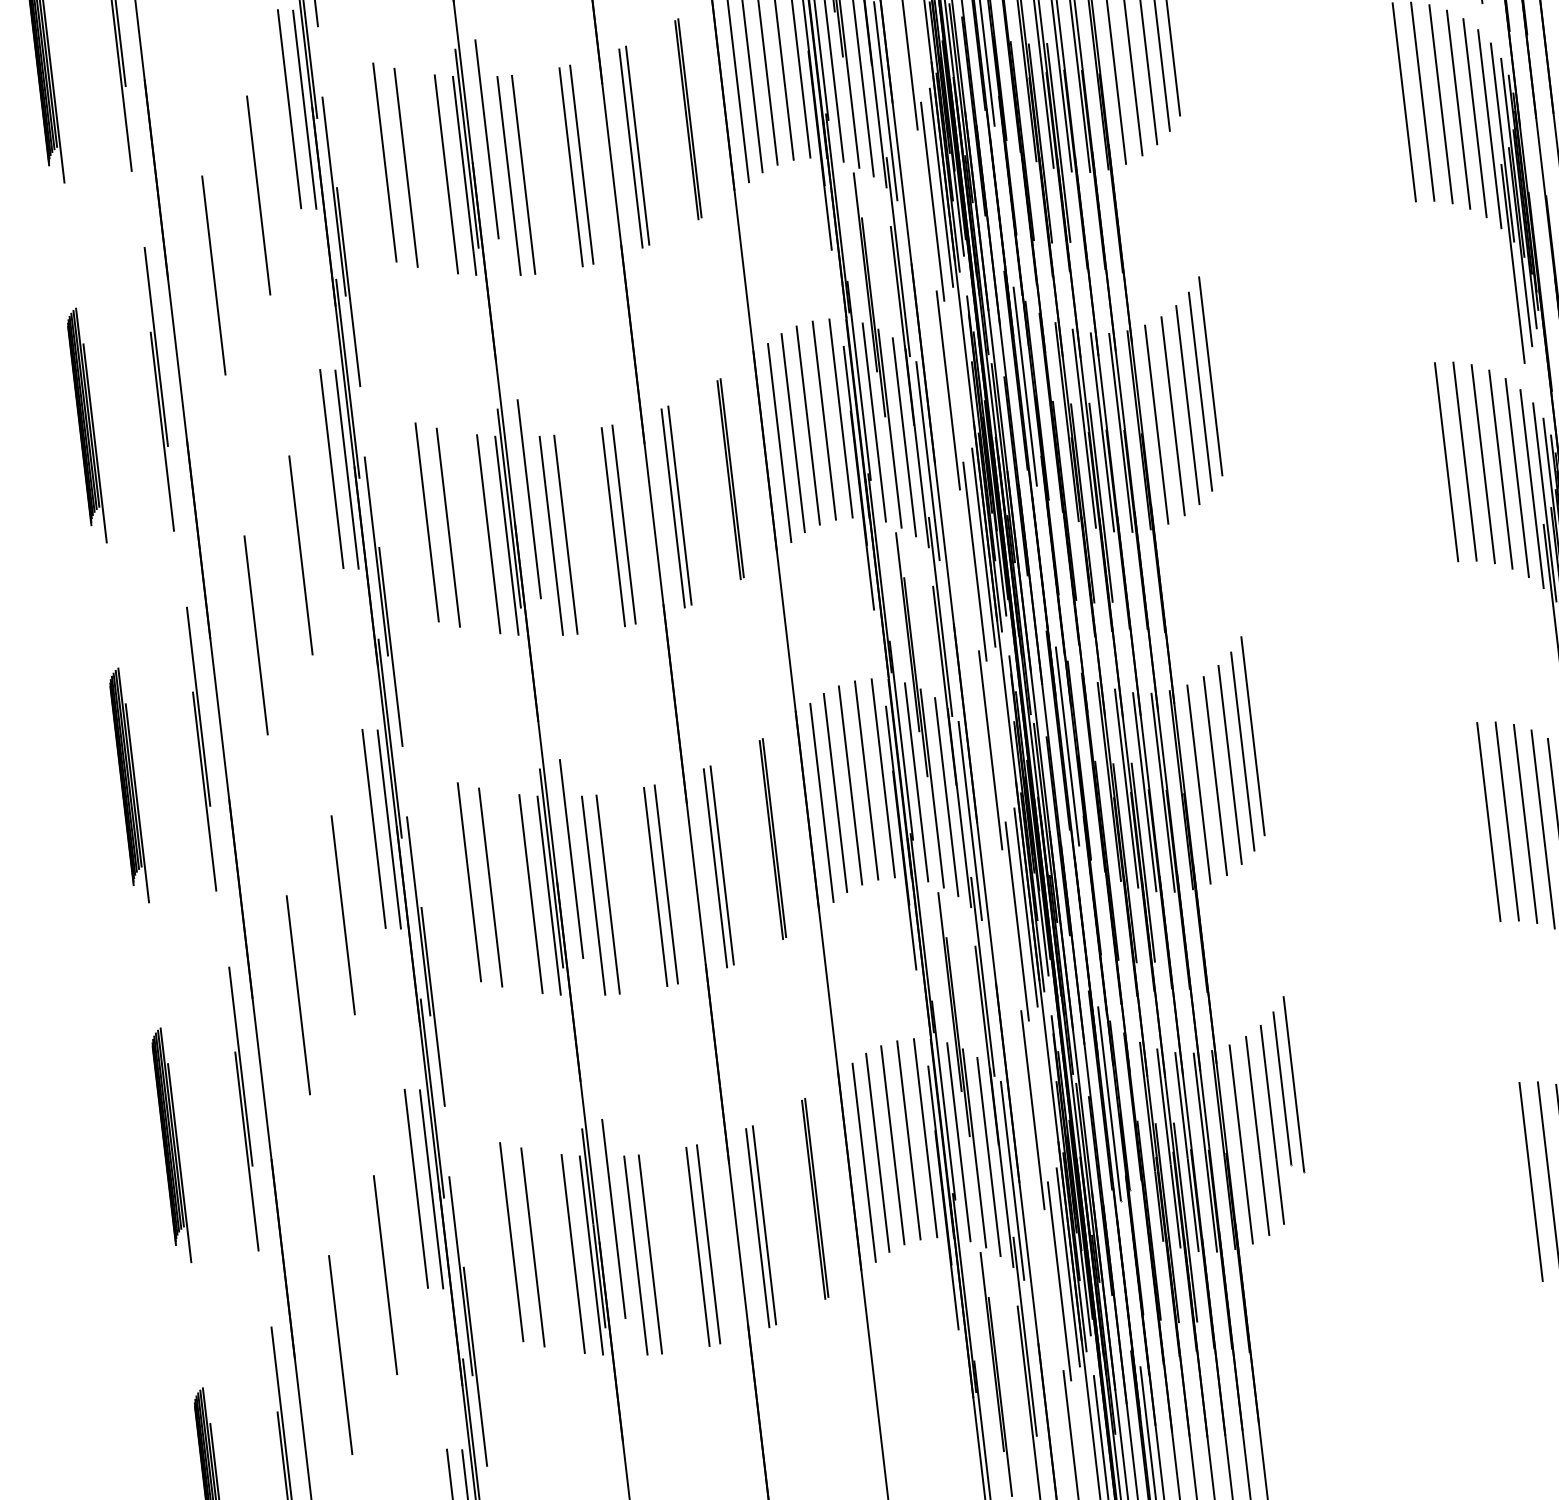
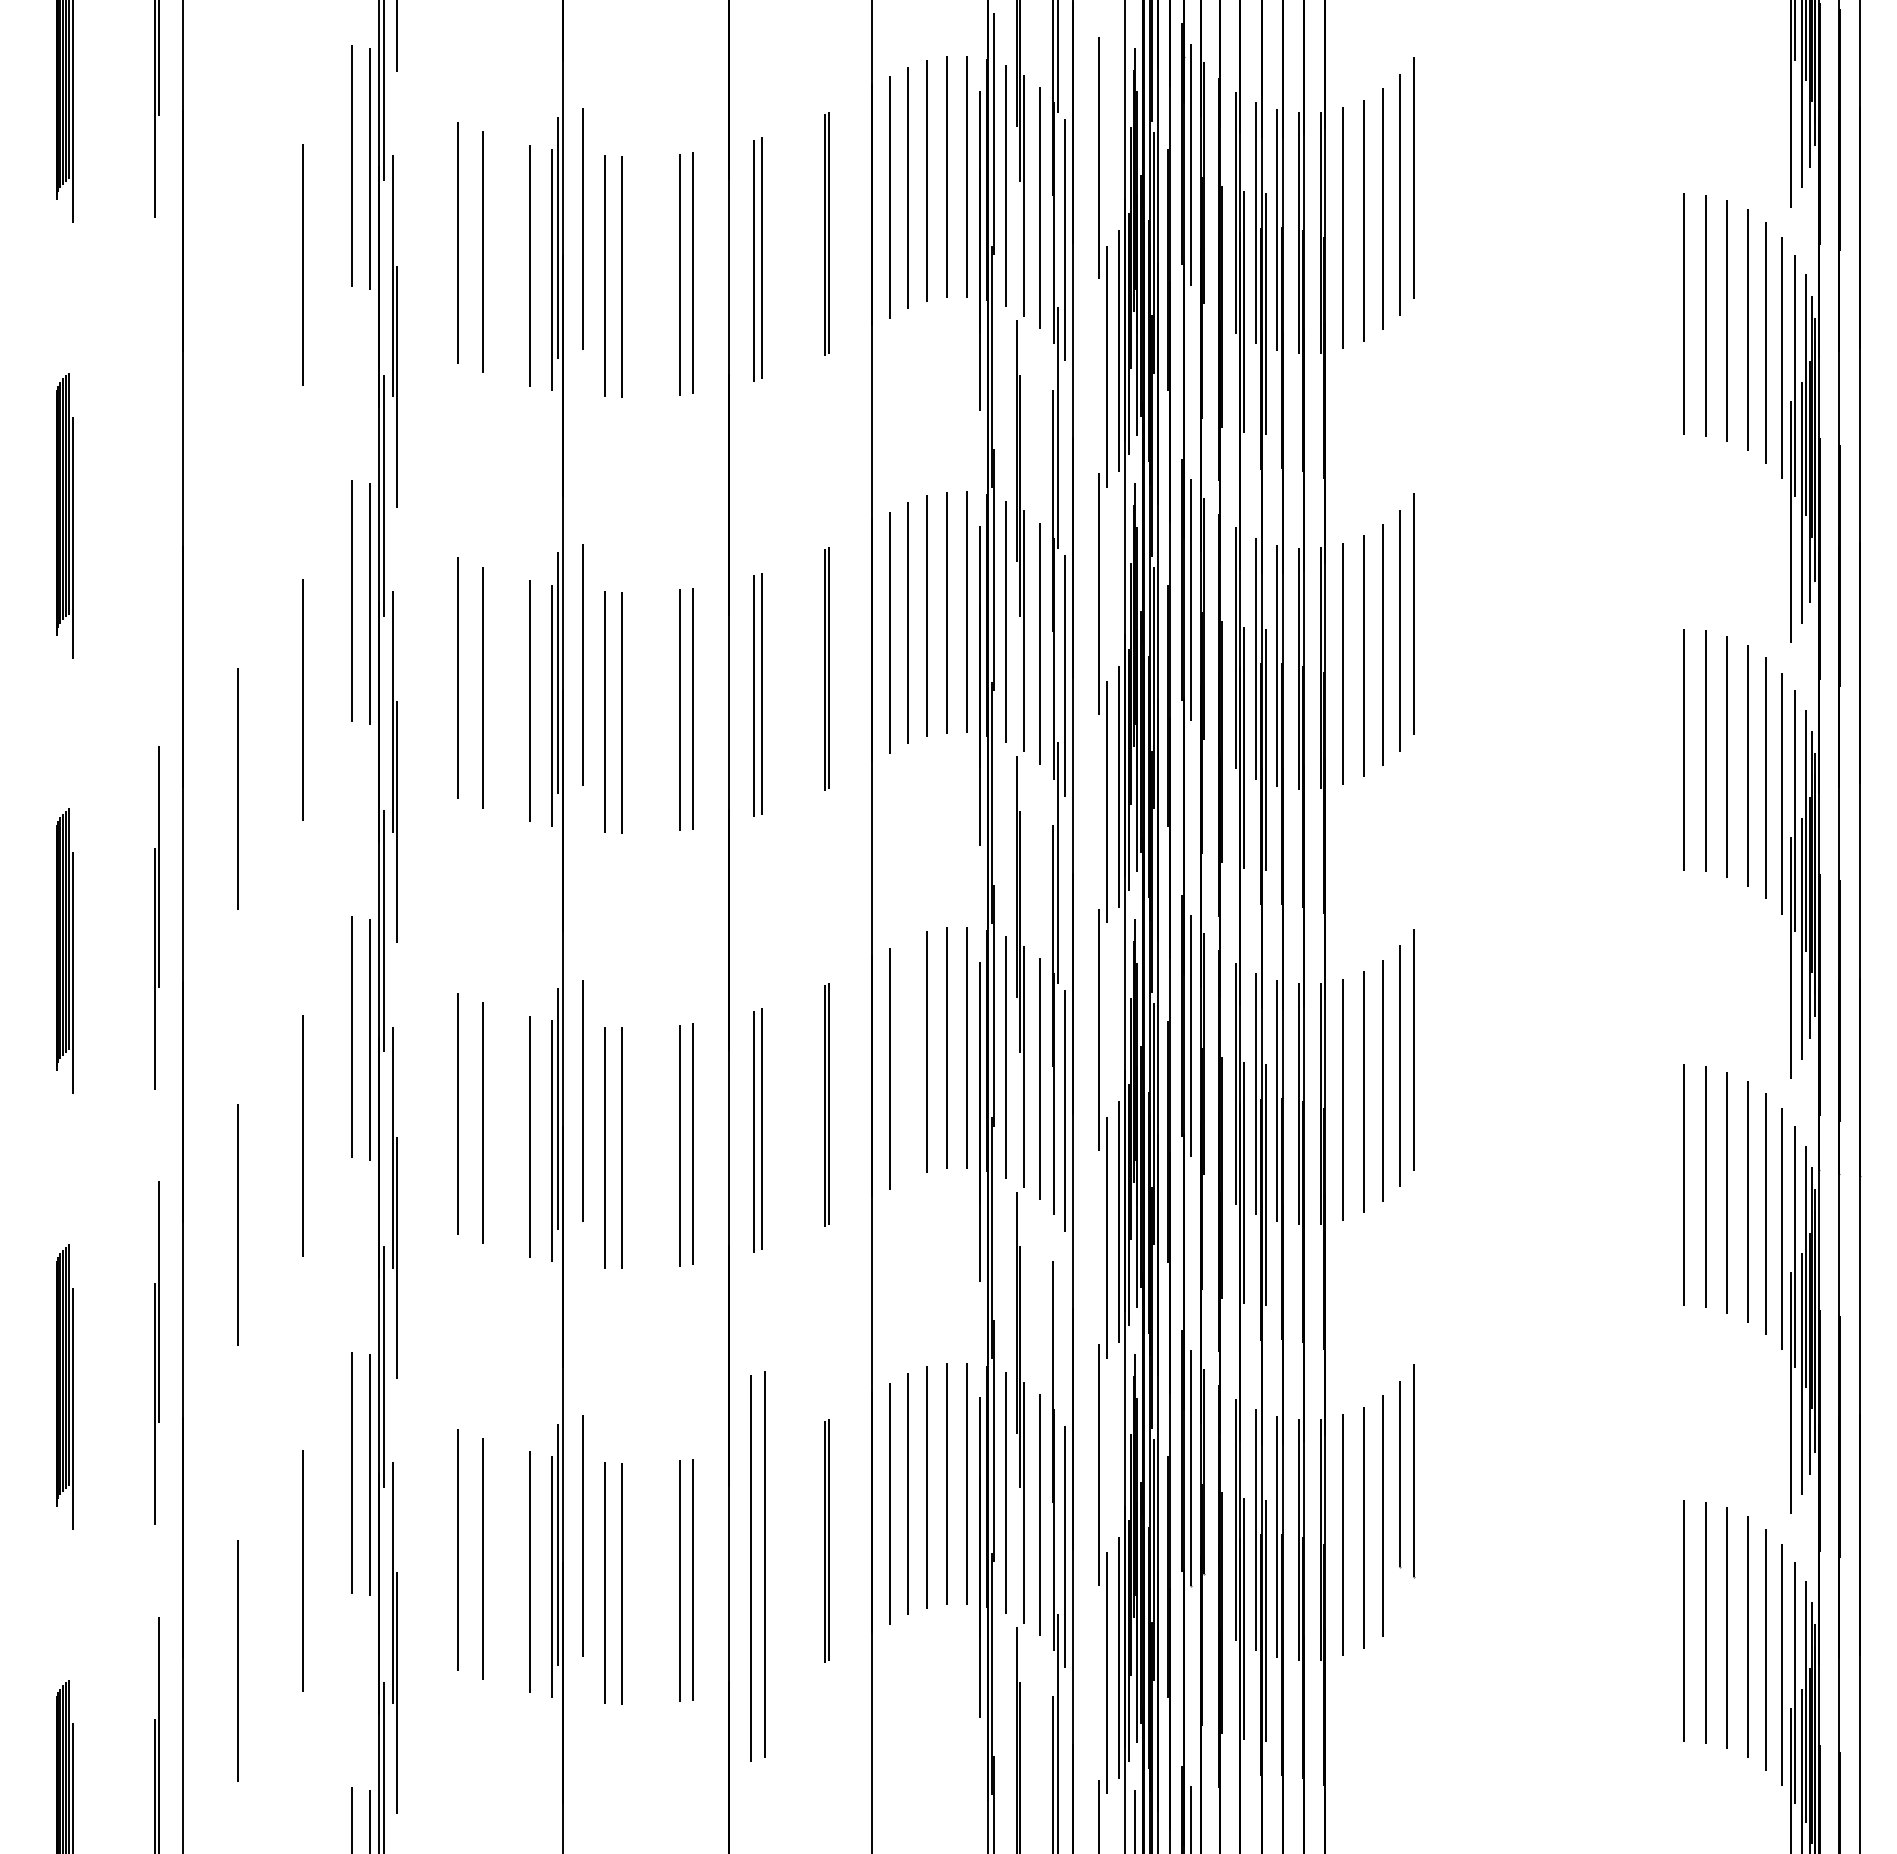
line: (213, 275) -> (237, 353), removed
part: (158, 389) -> (156, 481), removed
line: (835, 792) -> (907, 1058), removed
line: (982, 977) -> (1057, 1299), removed
part: (760, 1226) -> (757, 1565), size x1.6

